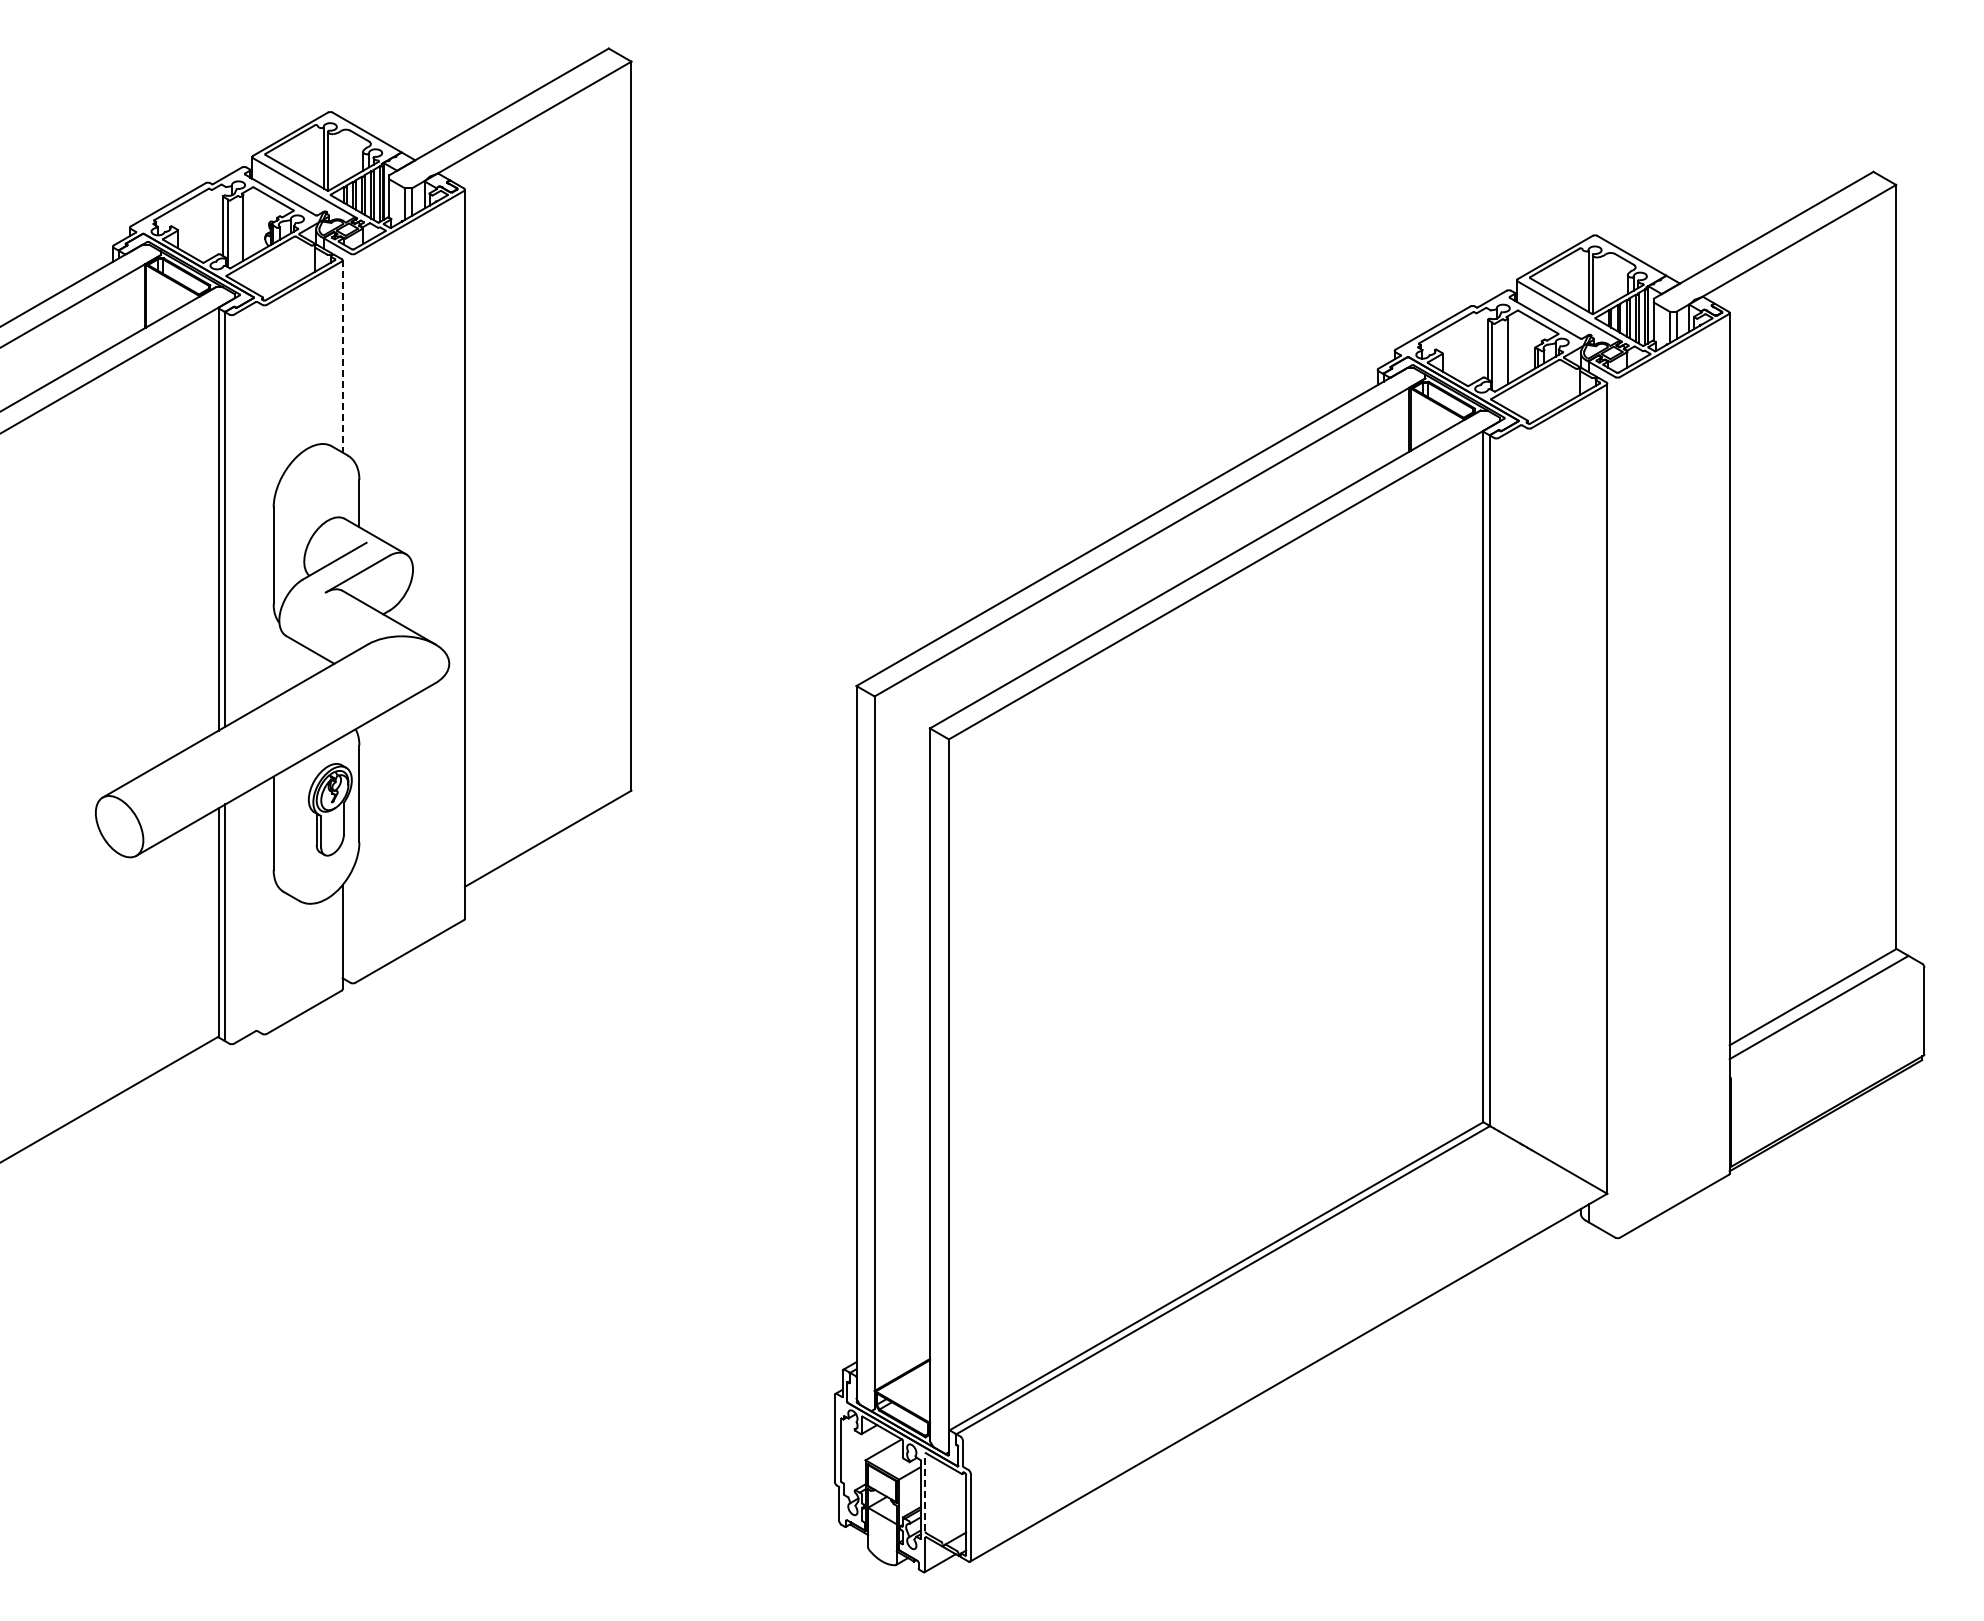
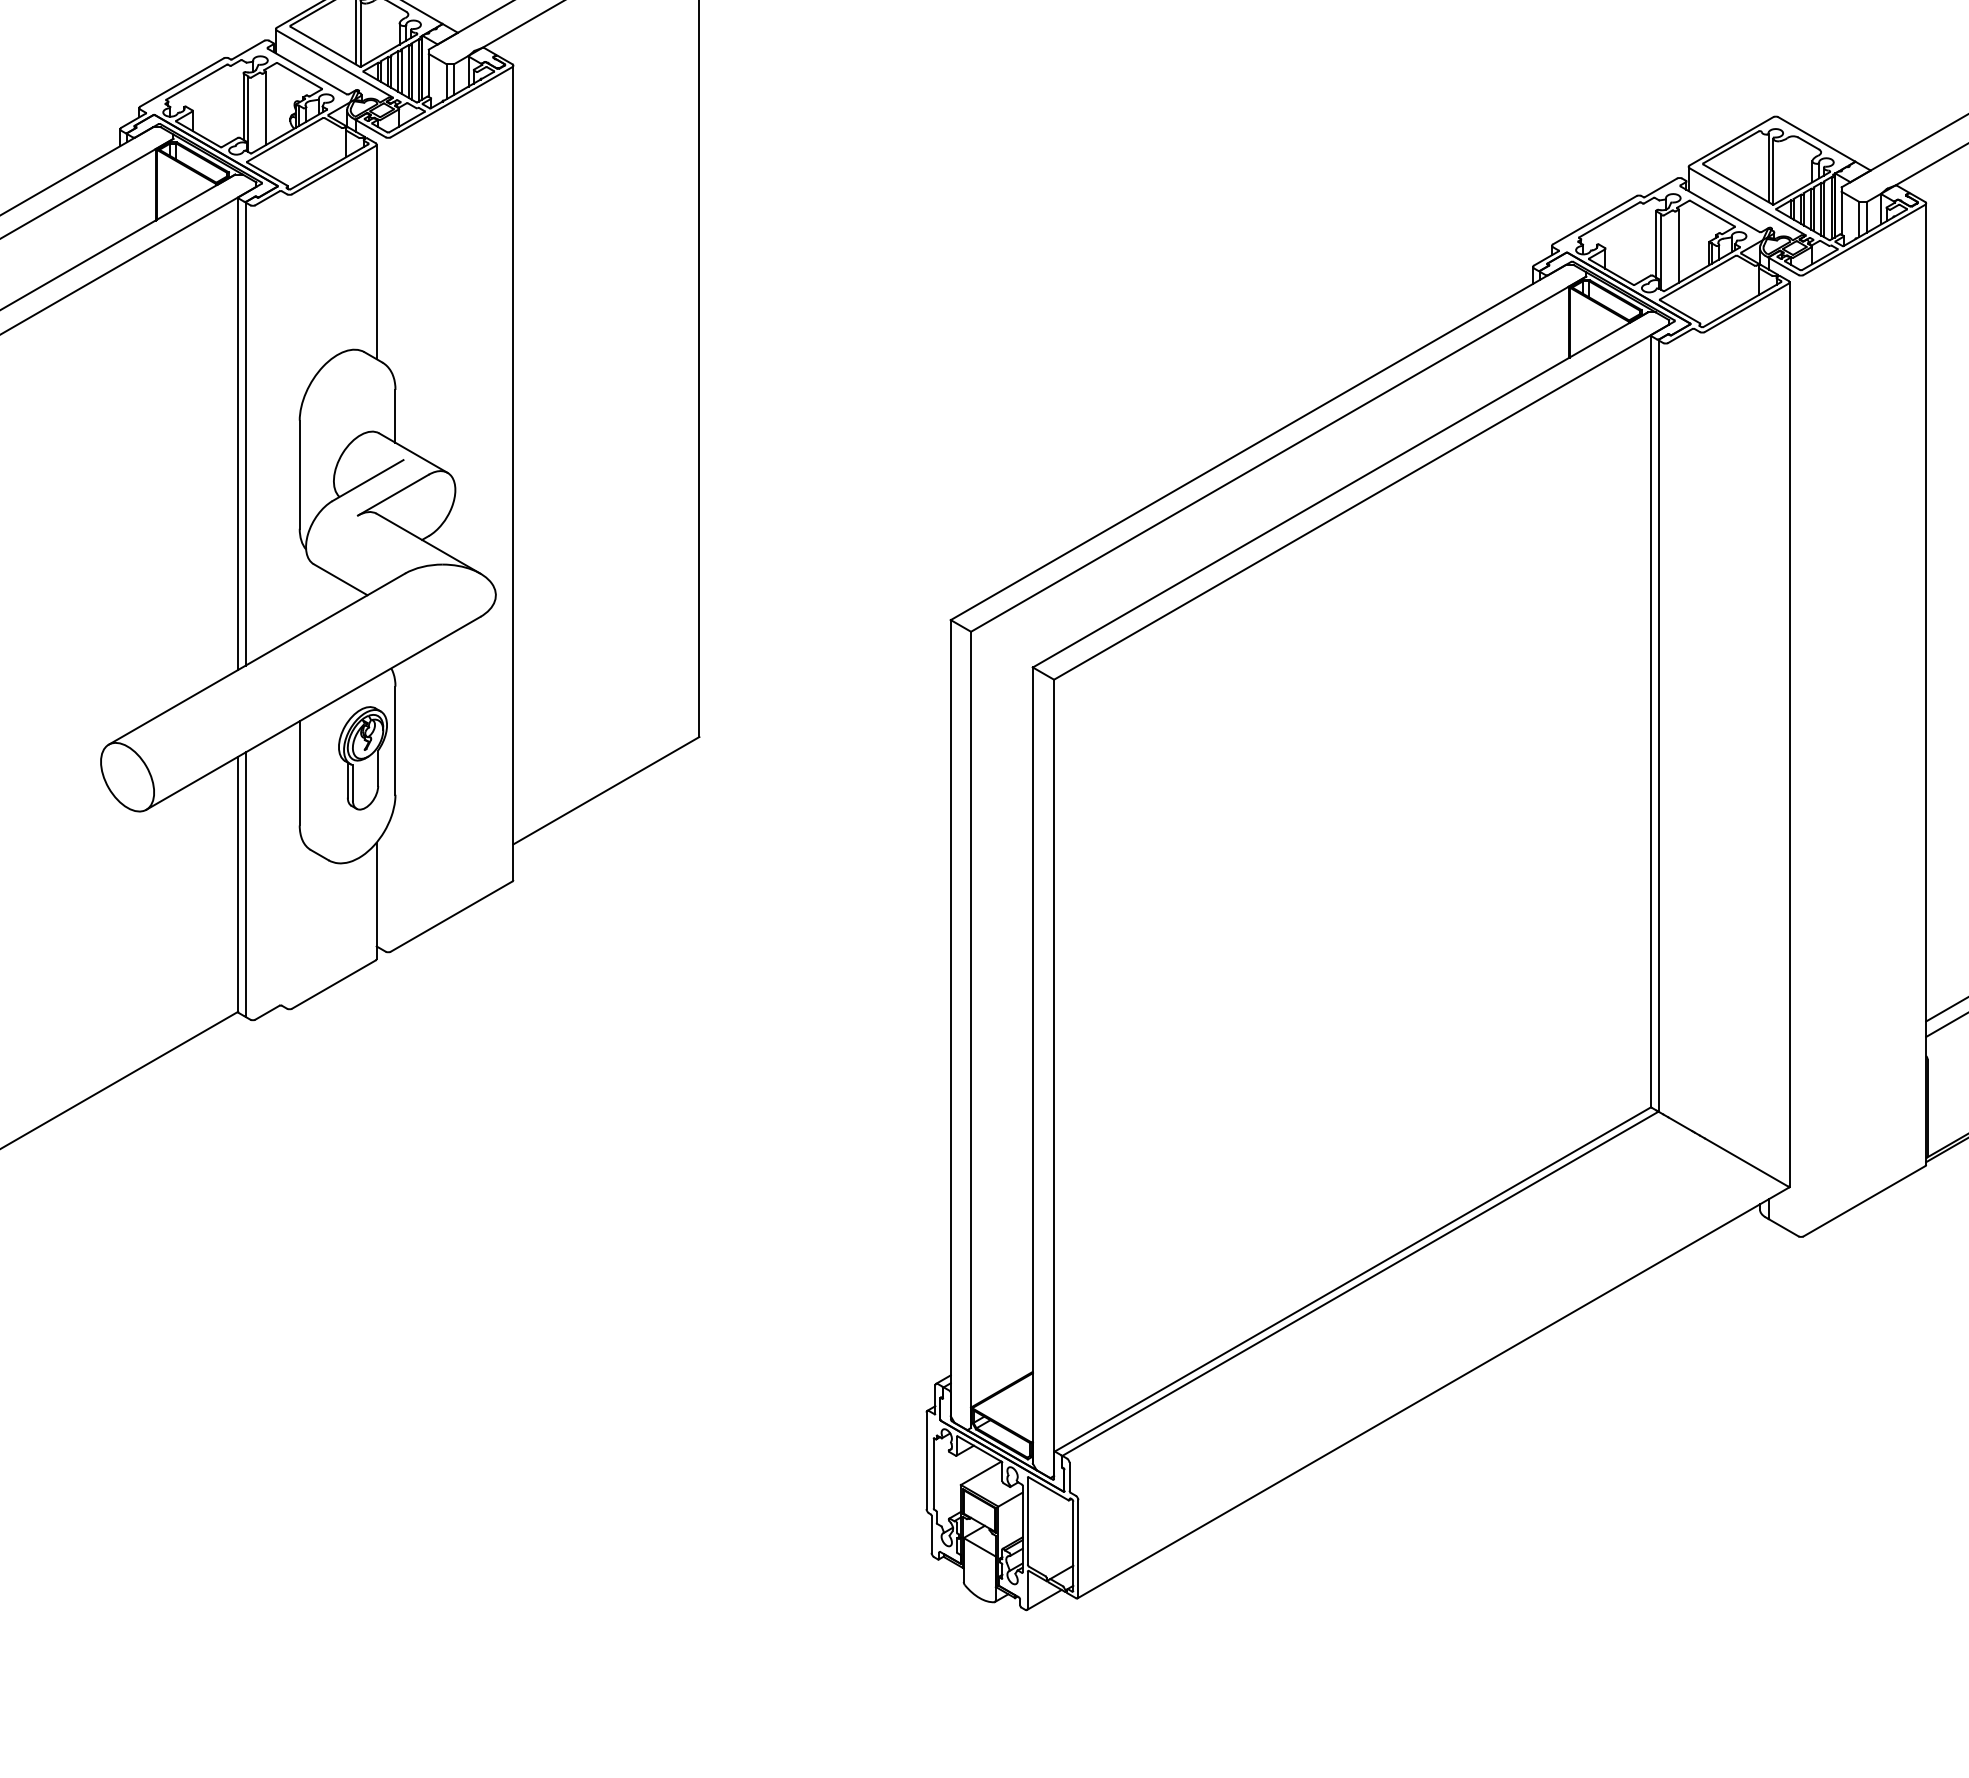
line: (342, 356) -> (376, 251), dashed -> solid
line: (925, 1492) -> (1027, 1520), dashed -> solid

